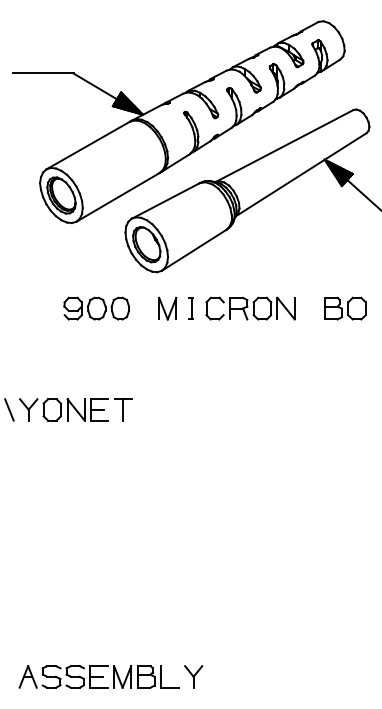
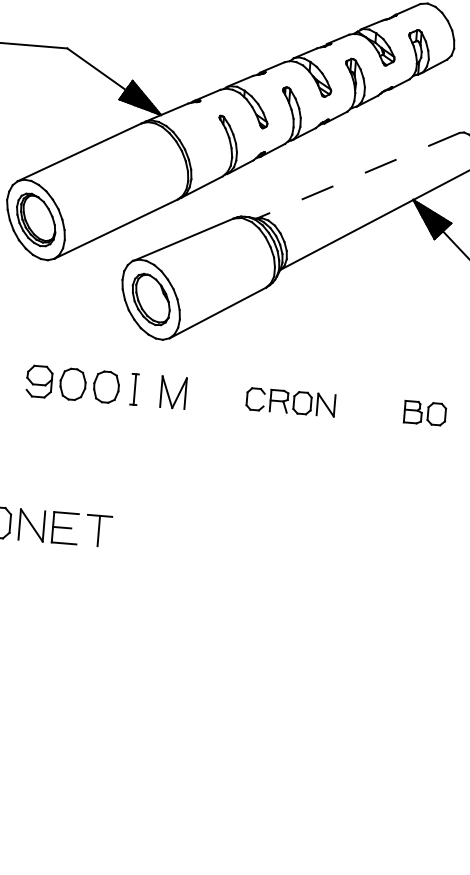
line: (284, 146) -> (357, 176), solid -> dashed
part: (190, 308) -> (133, 389), moved
part: (250, 308) -> (290, 402), size x0.7
part: (345, 308) -> (425, 413), size x0.7

